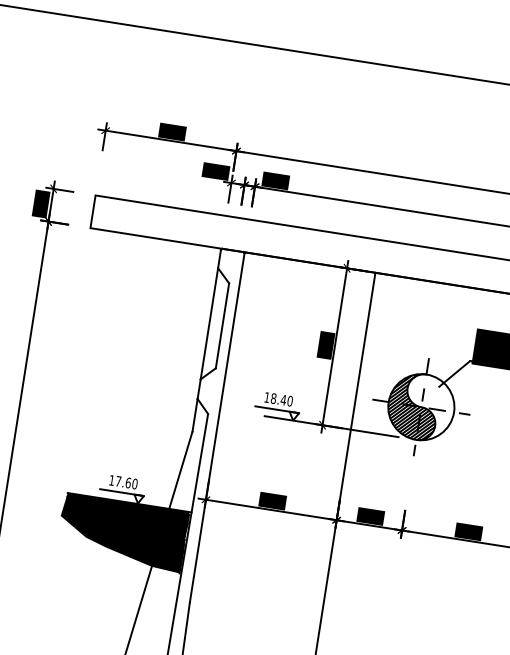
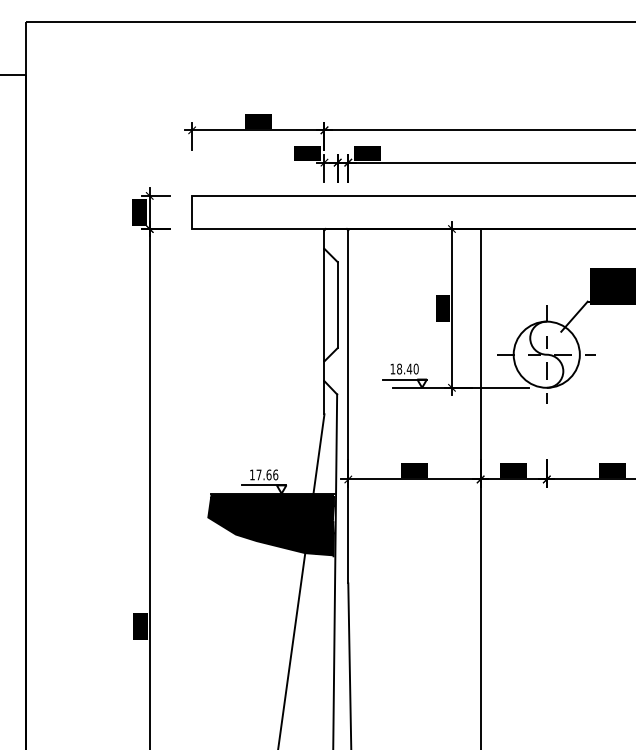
hatch: (413, 405) -> (538, 354), removed
text: (134, 483) -> (275, 474), 17.60 -> 17.66

